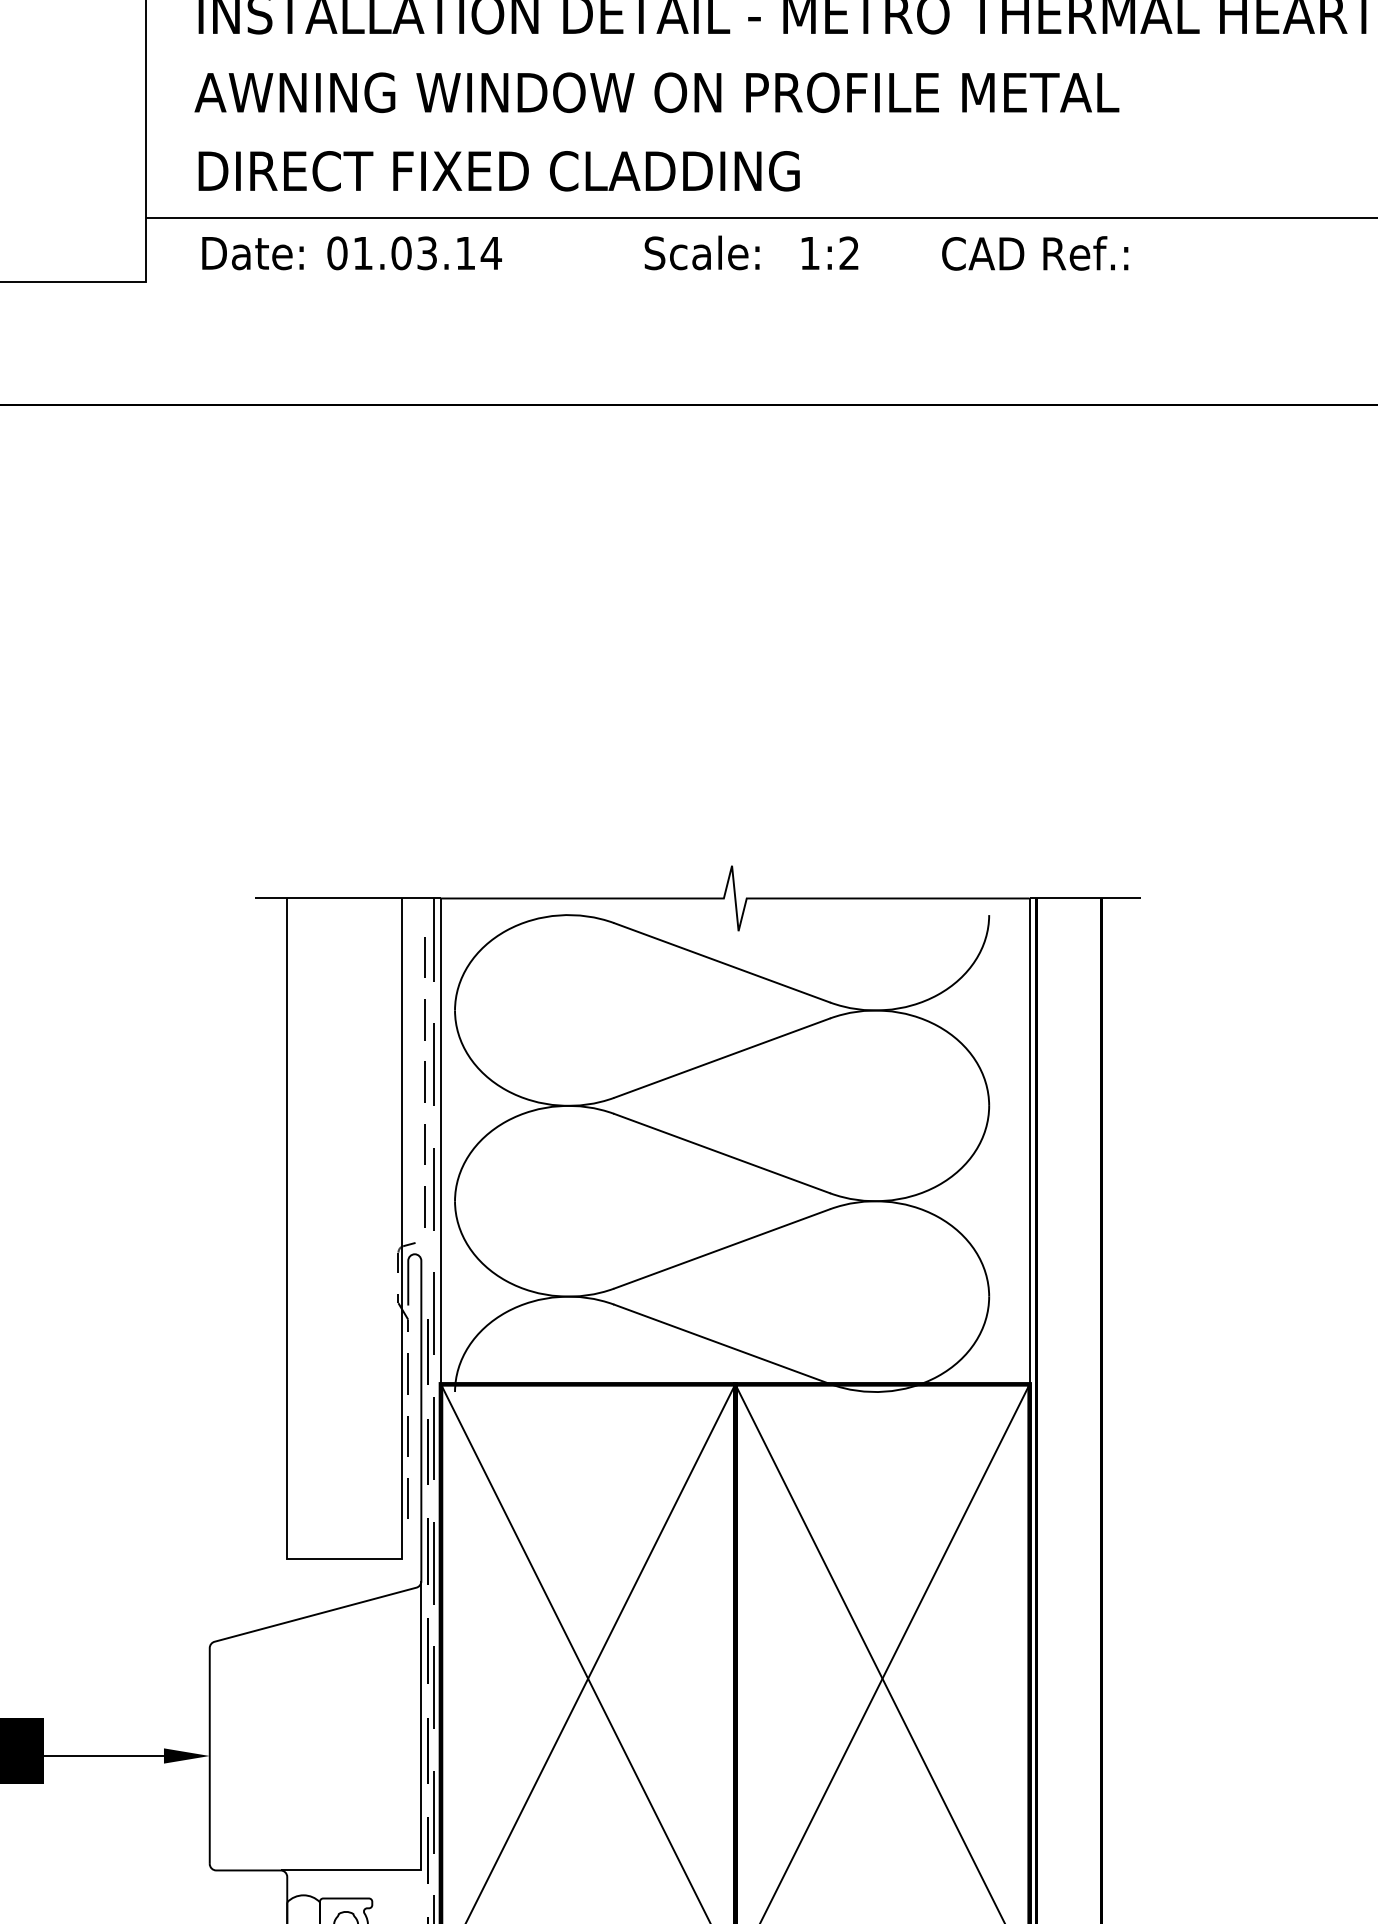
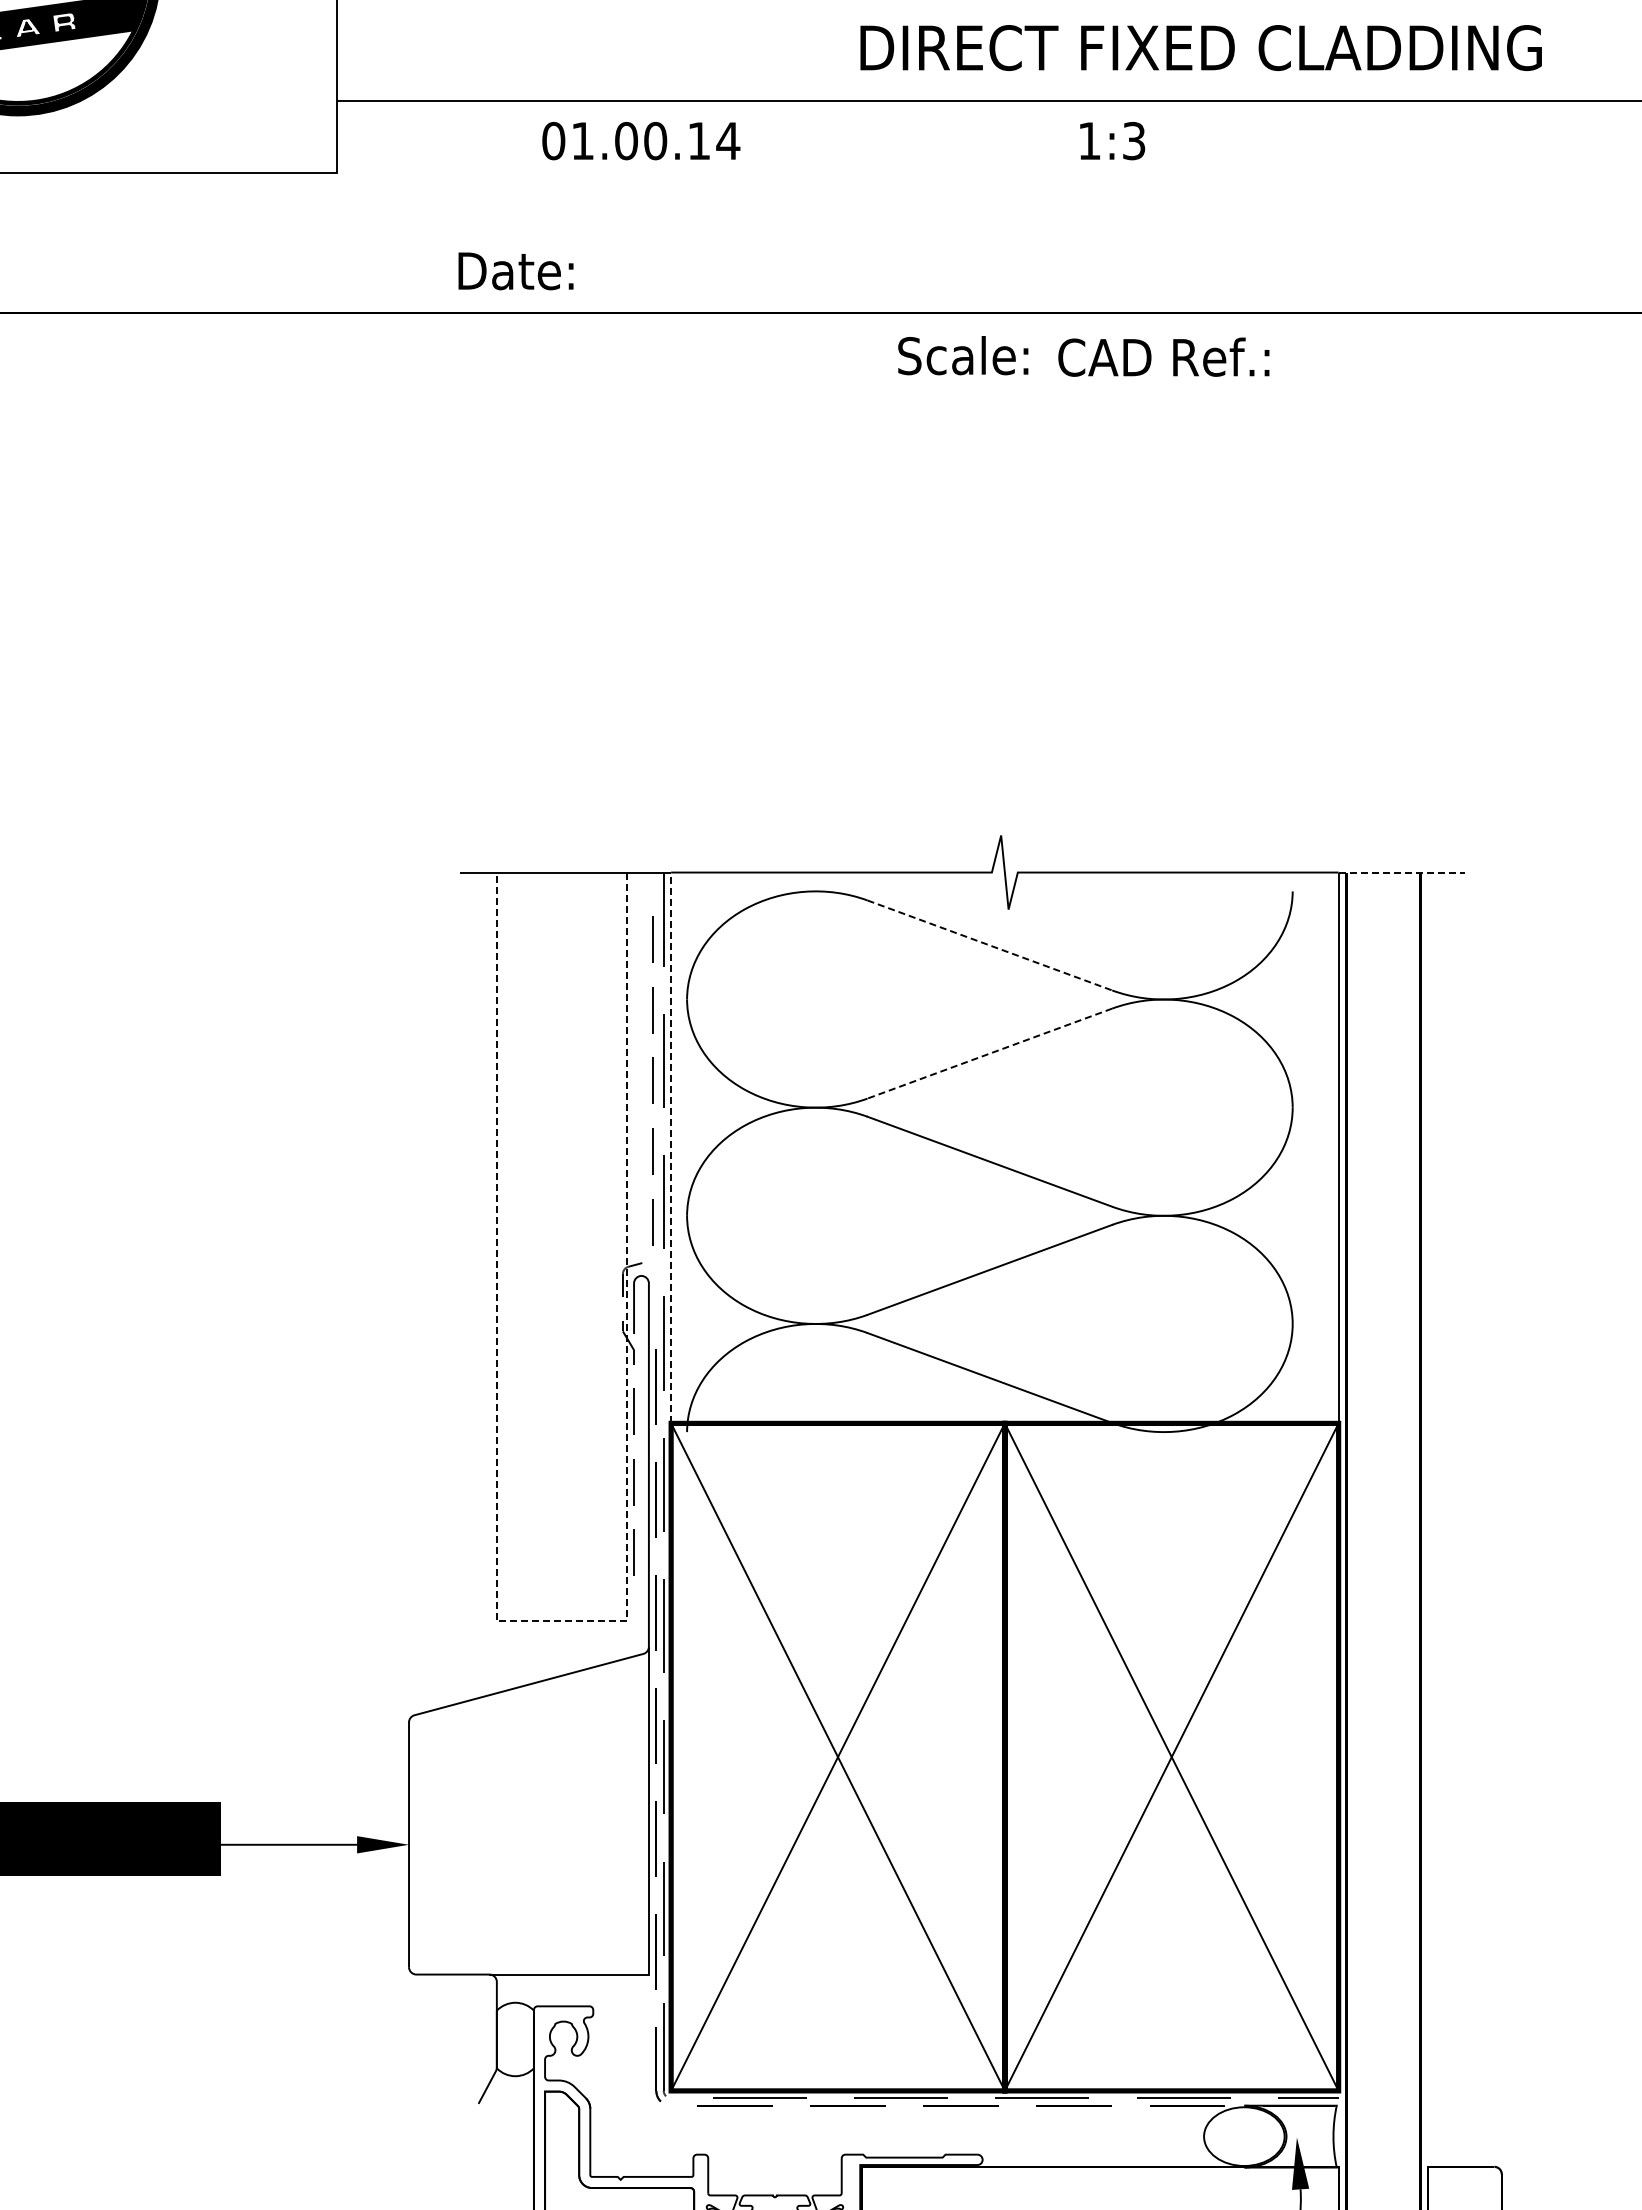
text: (498, 170) -> (1200, 47), moved
text: (702, 252) -> (963, 355), moved
text: (1034, 252) -> (1163, 356), moved
text: (252, 253) -> (515, 271), moved
text: (427, 253) -> (655, 141), 01.03.14 -> 01.00.14
text: (849, 253) -> (1134, 141), 1:2 -> 1:3
line: (1086, 898) -> (1402, 872), solid -> dashed
line: (722, 962) -> (990, 945), solid -> dashed
line: (721, 1058) -> (989, 1053), solid -> dashed
line: (441, 1140) -> (671, 1147), solid -> dashed
line: (344, 1559) -> (561, 1621), solid -> dashed

